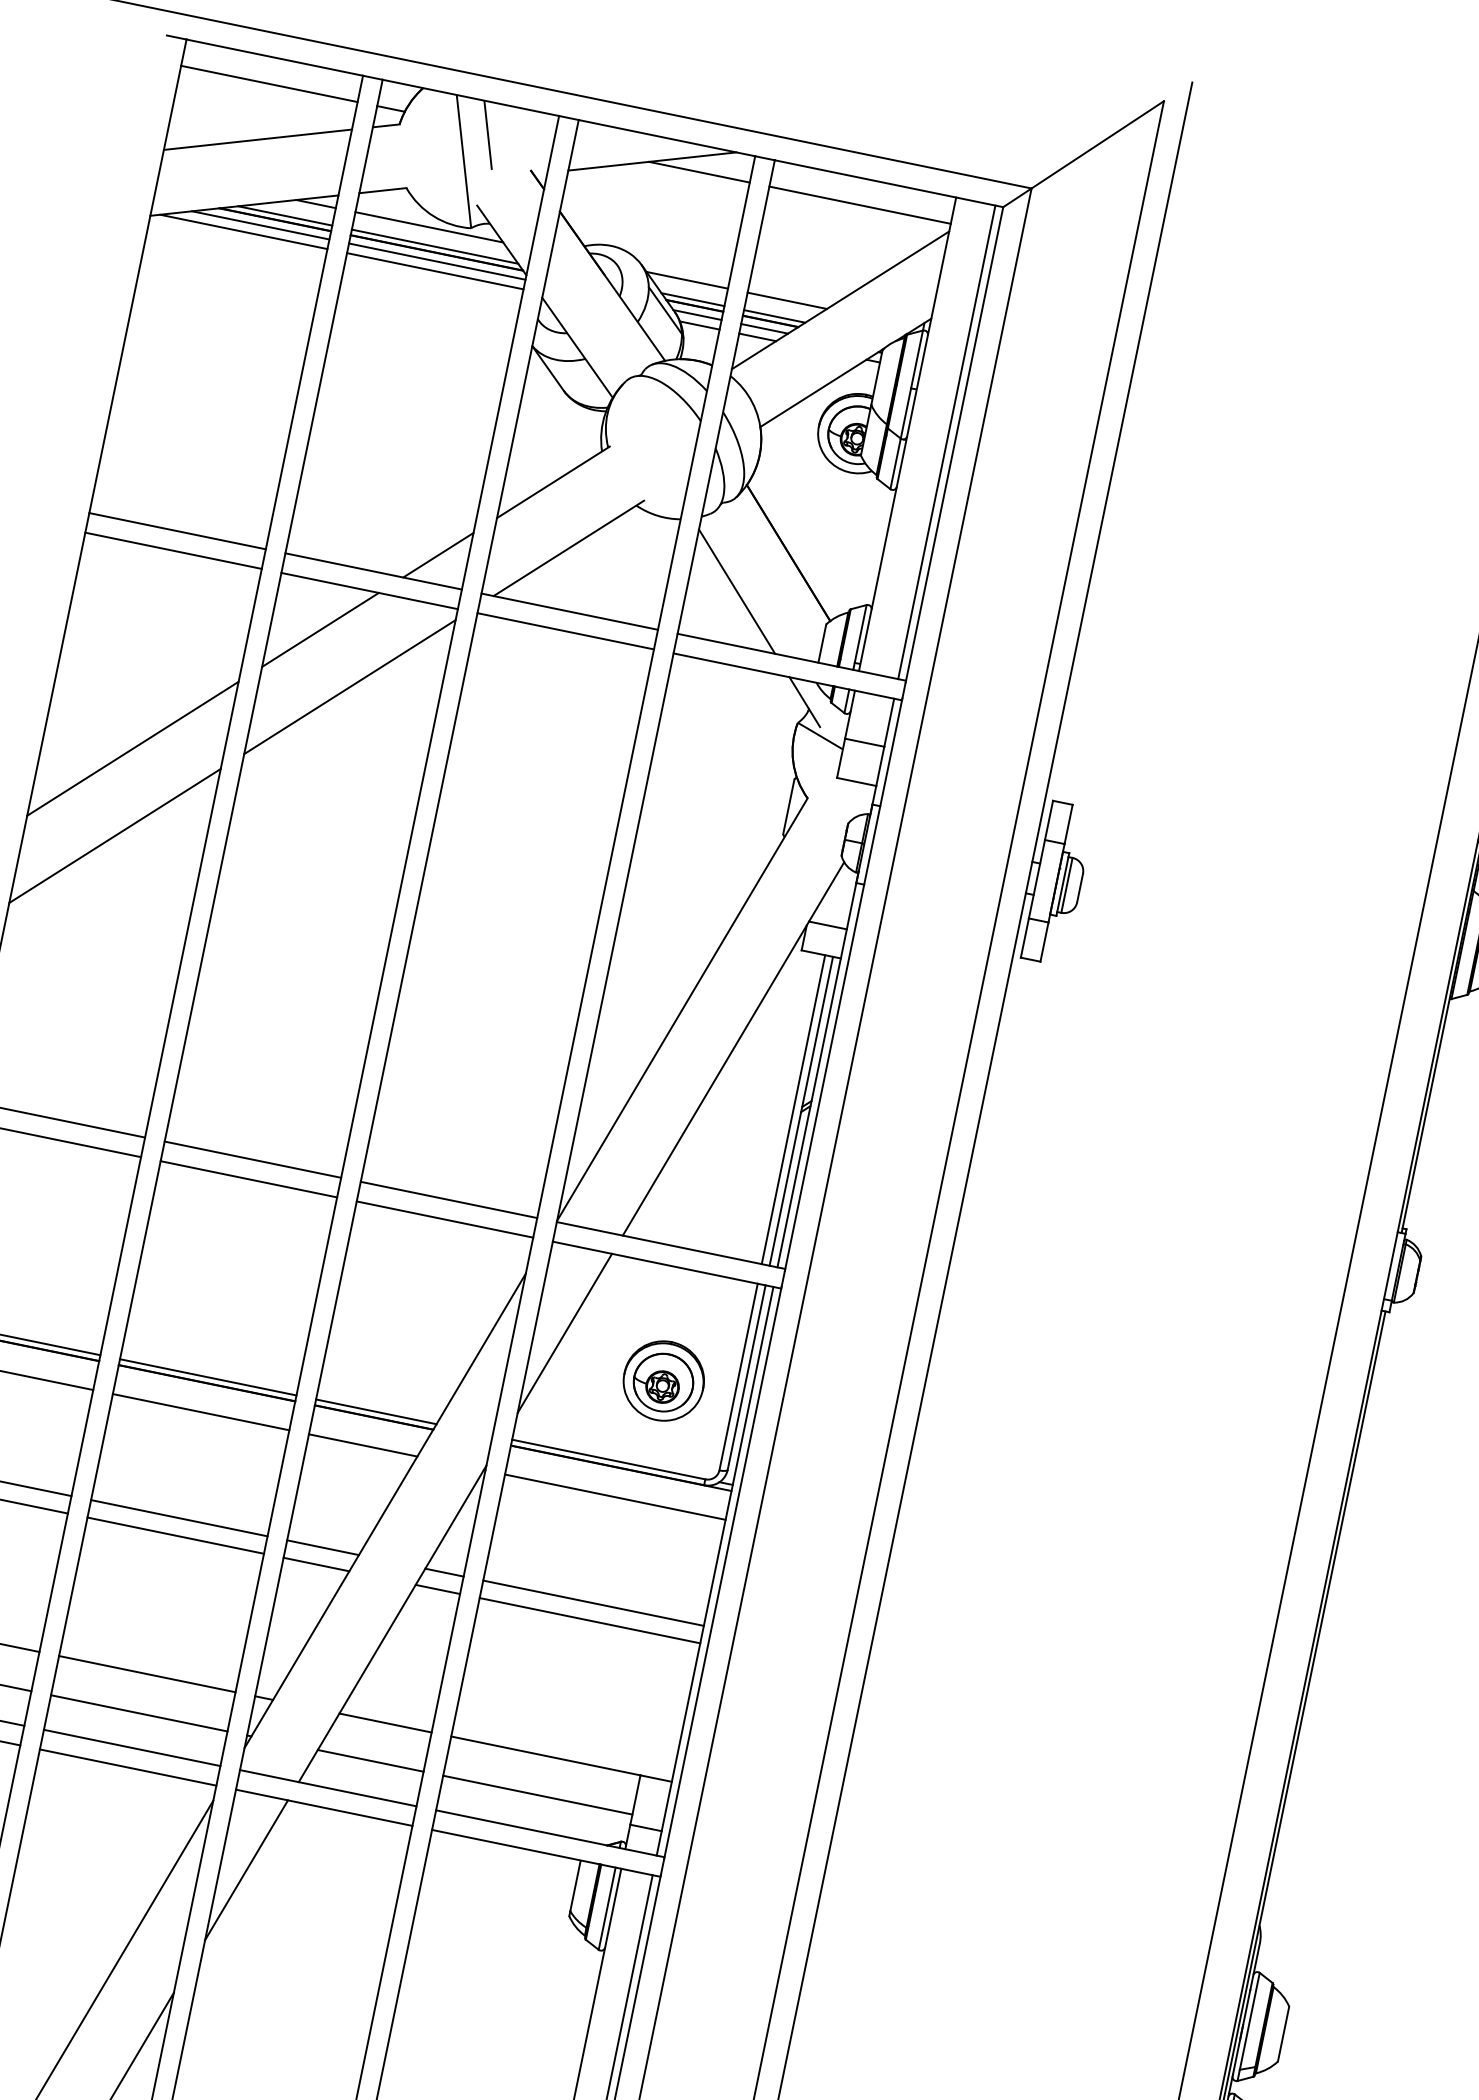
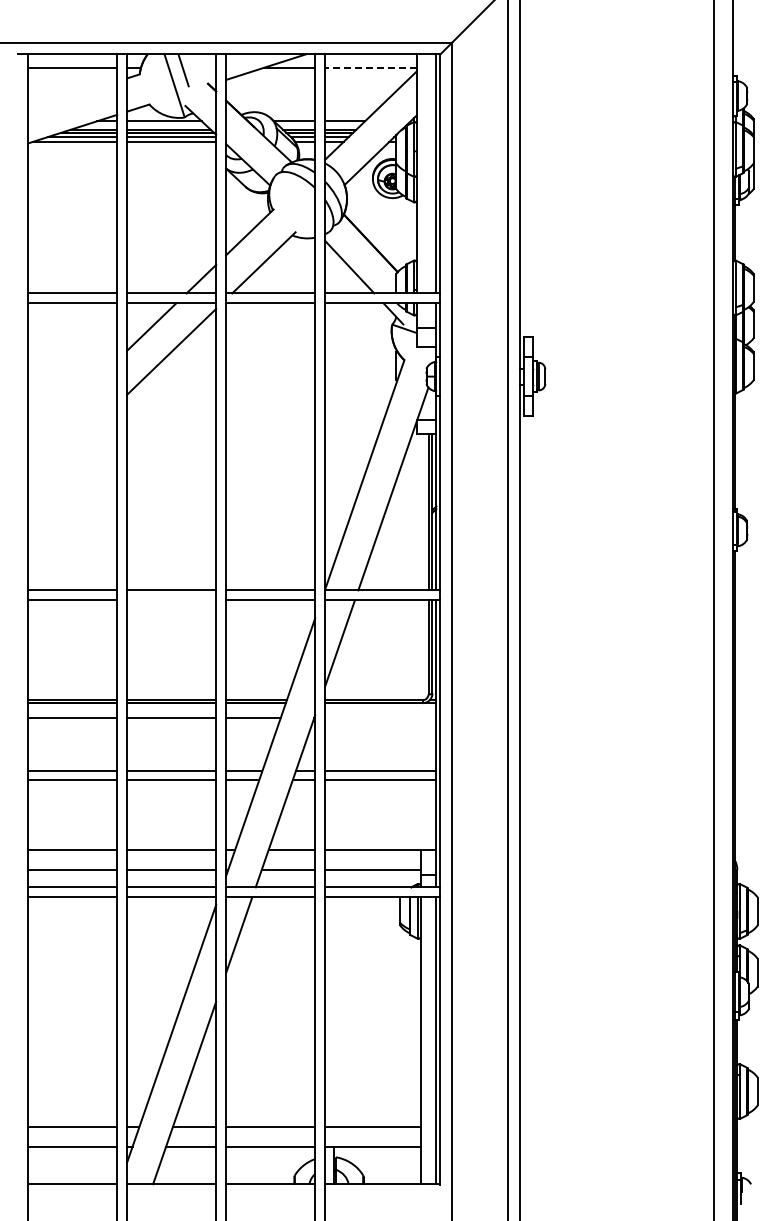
line: (257, 138) -> (72, 95), removed
line: (859, 204) -> (370, 67), solid -> dashed
line: (132, 749) -> (72, 403), removed
line: (114, 836) -> (72, 447), removed
line: (248, 1179) -> (171, 600), removed
part: (663, 1380) -> (392, 656), removed
line: (614, 1496) -> (380, 717), removed

